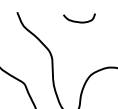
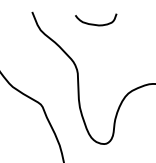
curve: (77, 21) -> (93, 23), moved

